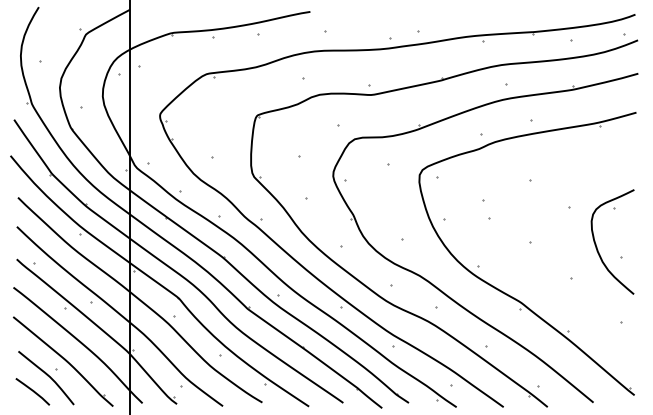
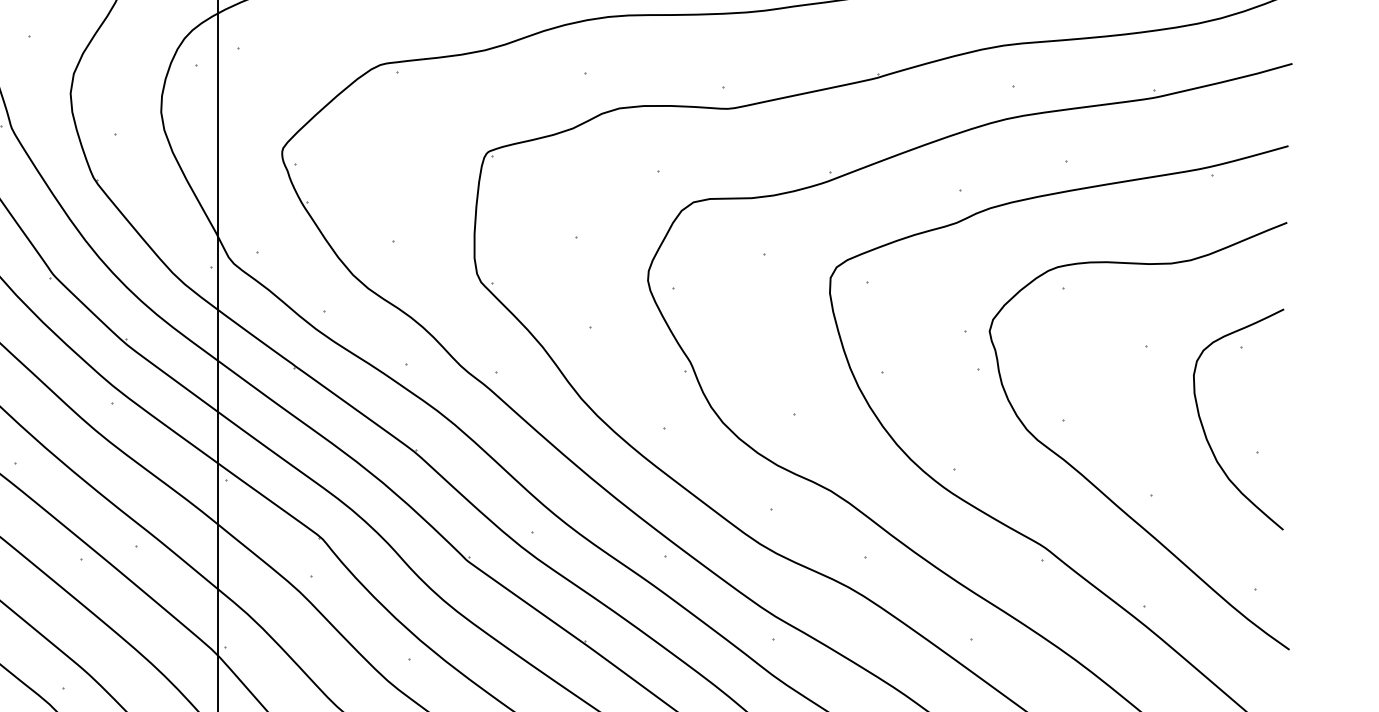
curve: (546, 273) -> (1098, 485), added

